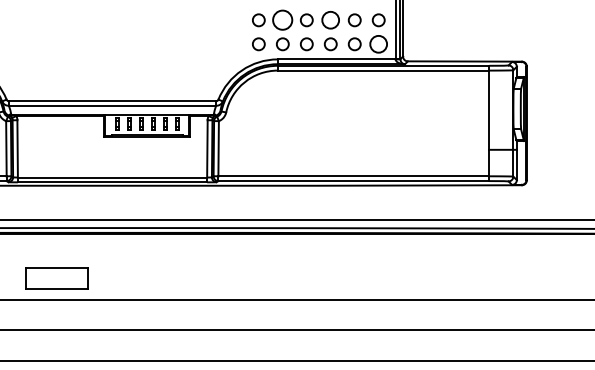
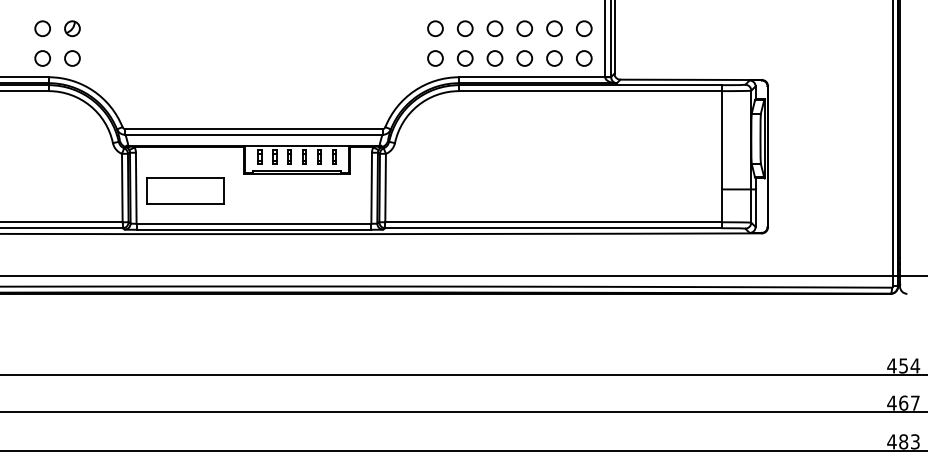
circle: (283, 20) -> (465, 28), size x0.62
circle: (330, 20) -> (524, 28), size x0.71
circle: (378, 44) -> (584, 58), size x0.71
part: (57, 278) -> (185, 190), moved

